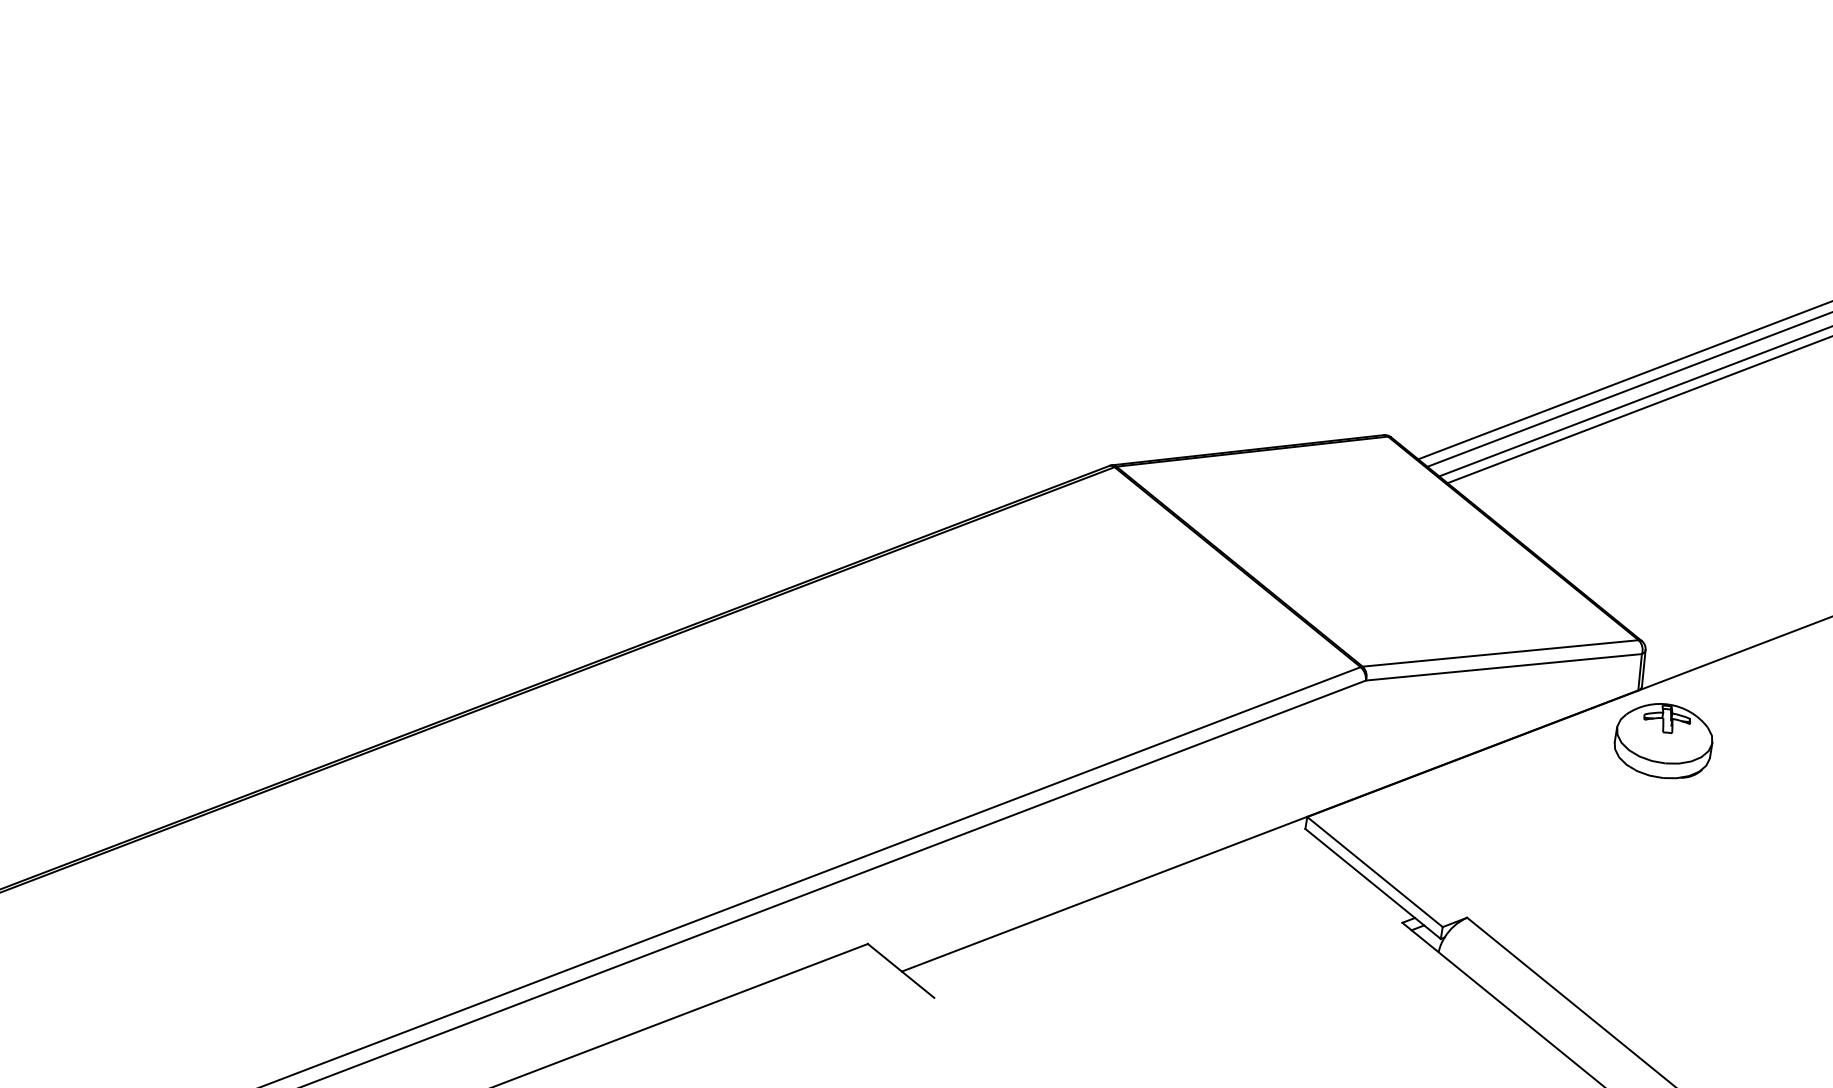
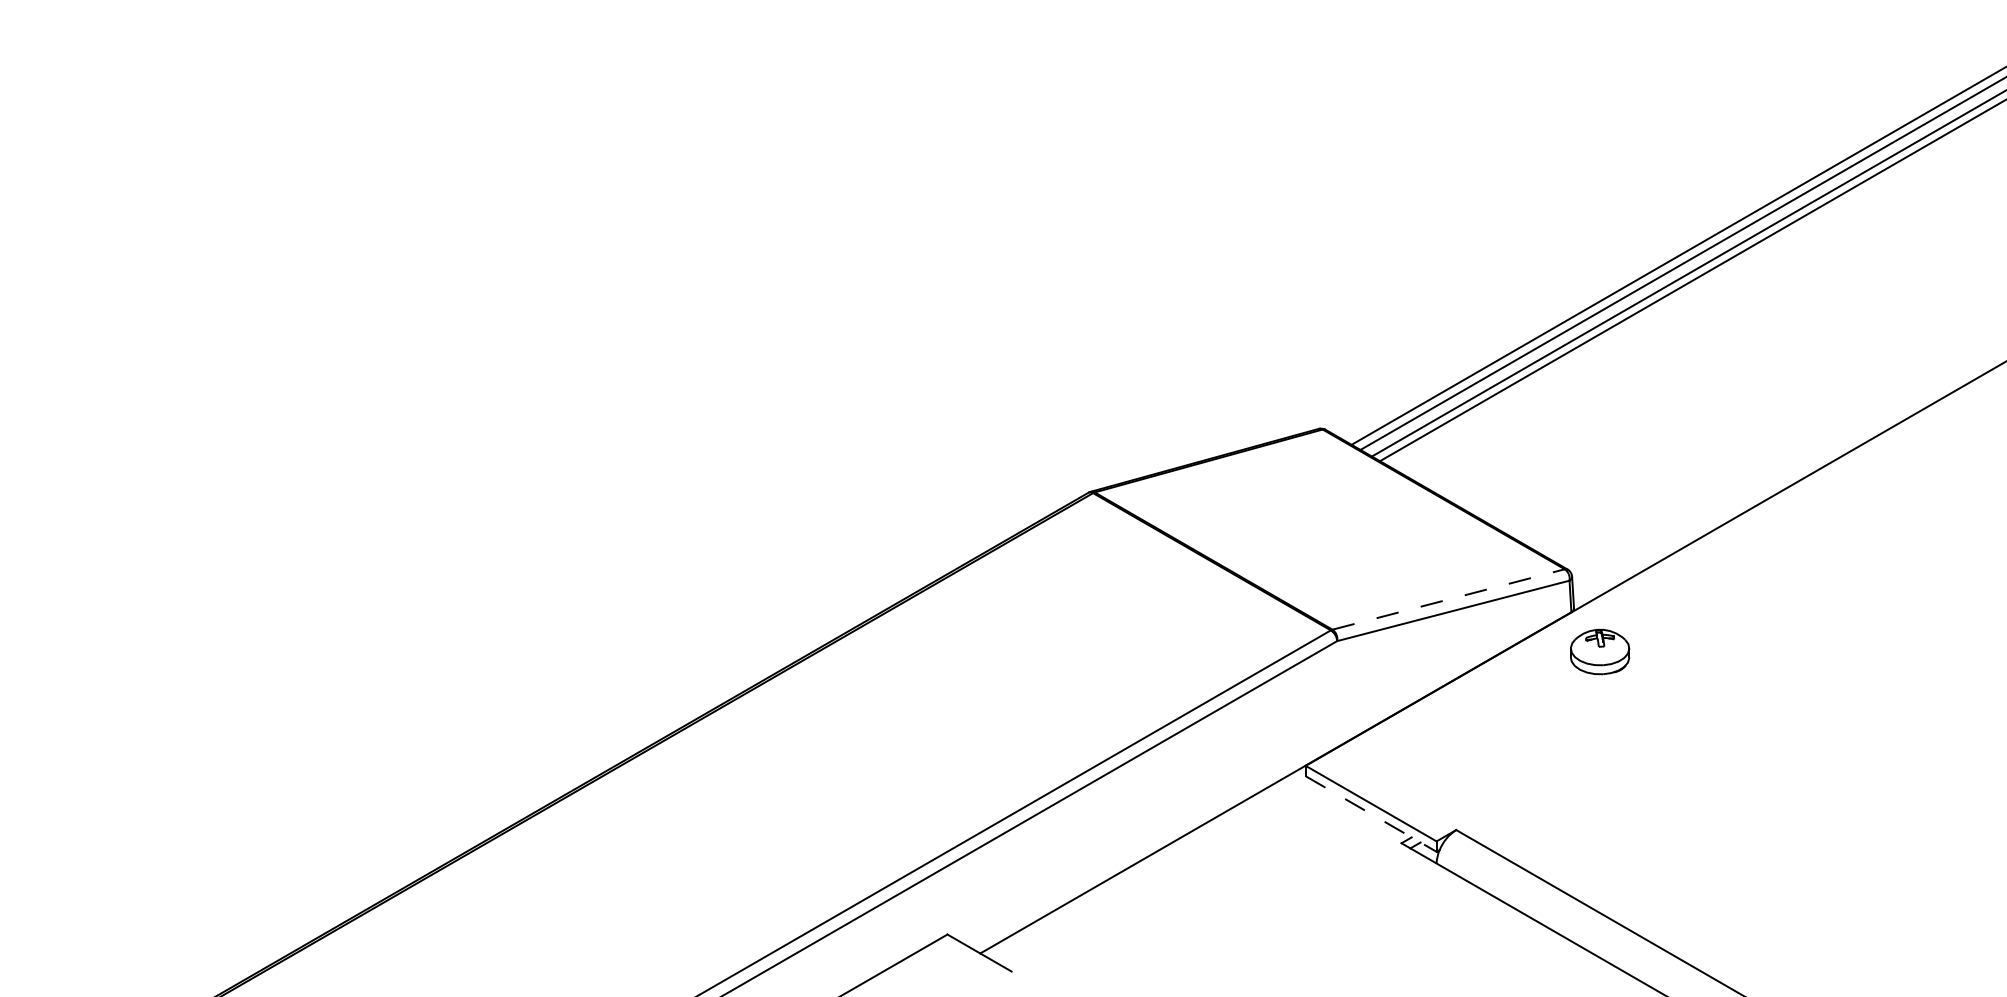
line: (1501, 653) -> (1449, 599), solid -> dashed
part: (1663, 740) -> (1599, 651), size x0.7
line: (1373, 884) -> (1371, 814), solid -> dashed

